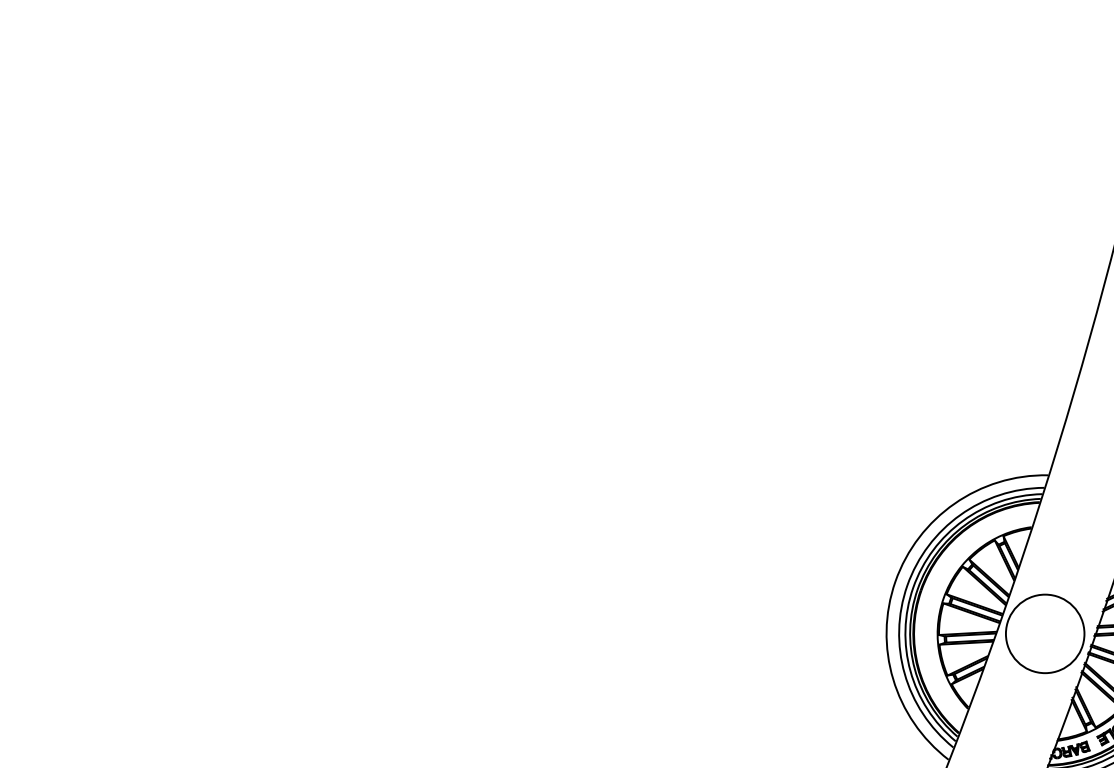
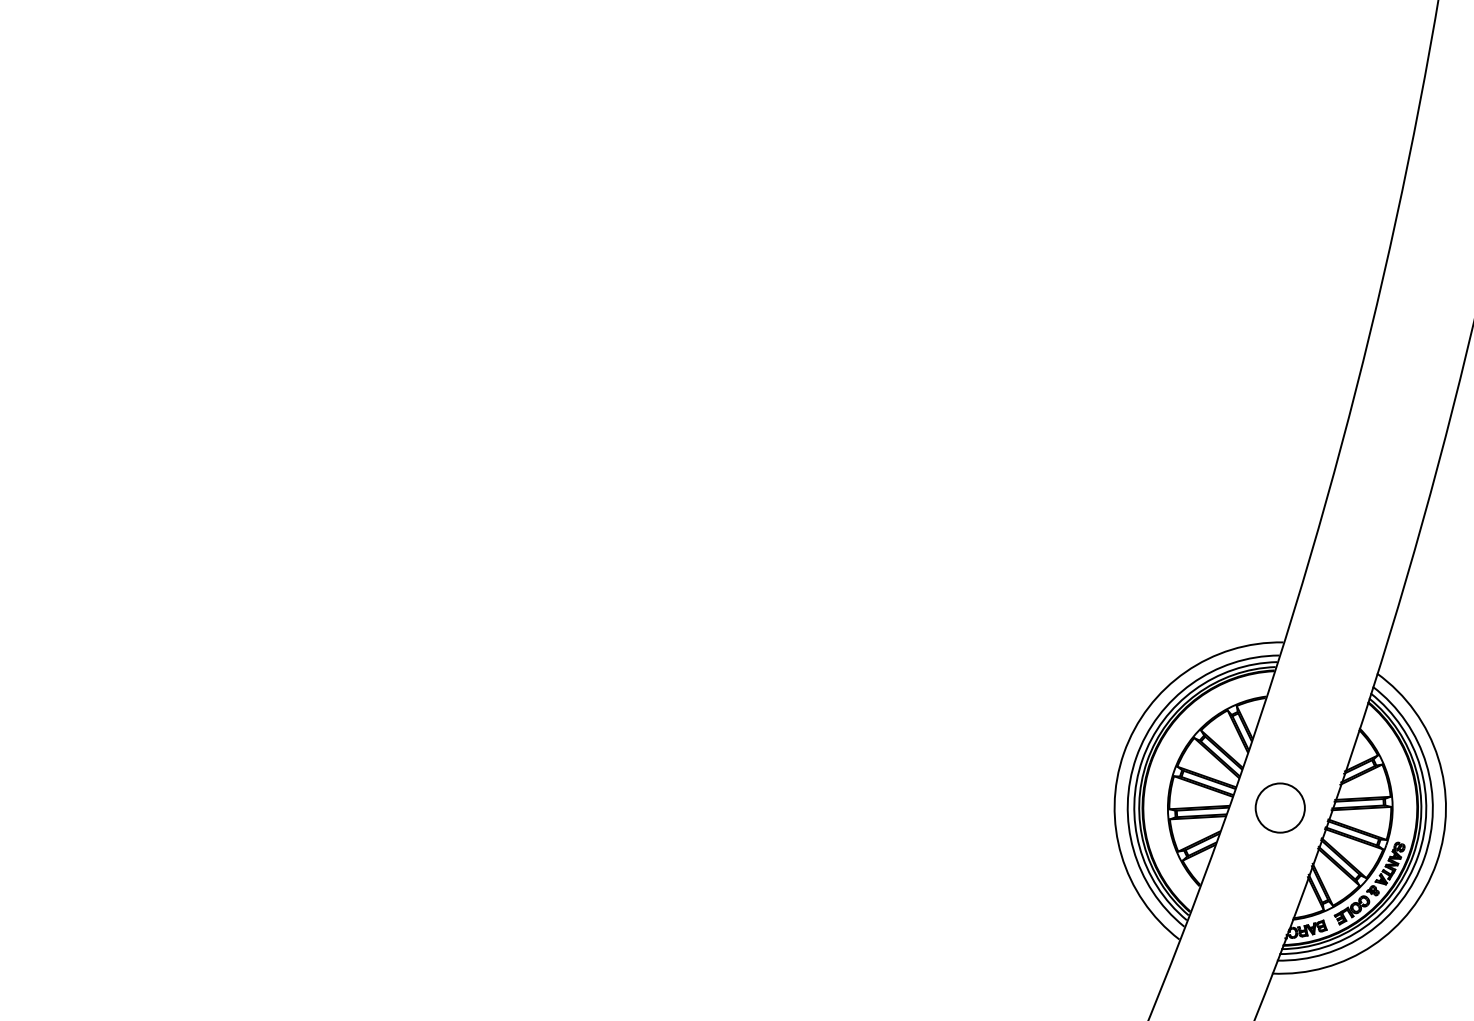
circle: (1045, 634) -> (1280, 808), size x0.6

